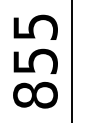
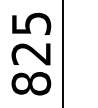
text: (35, 60) -> (31, 53), 855 -> 825

